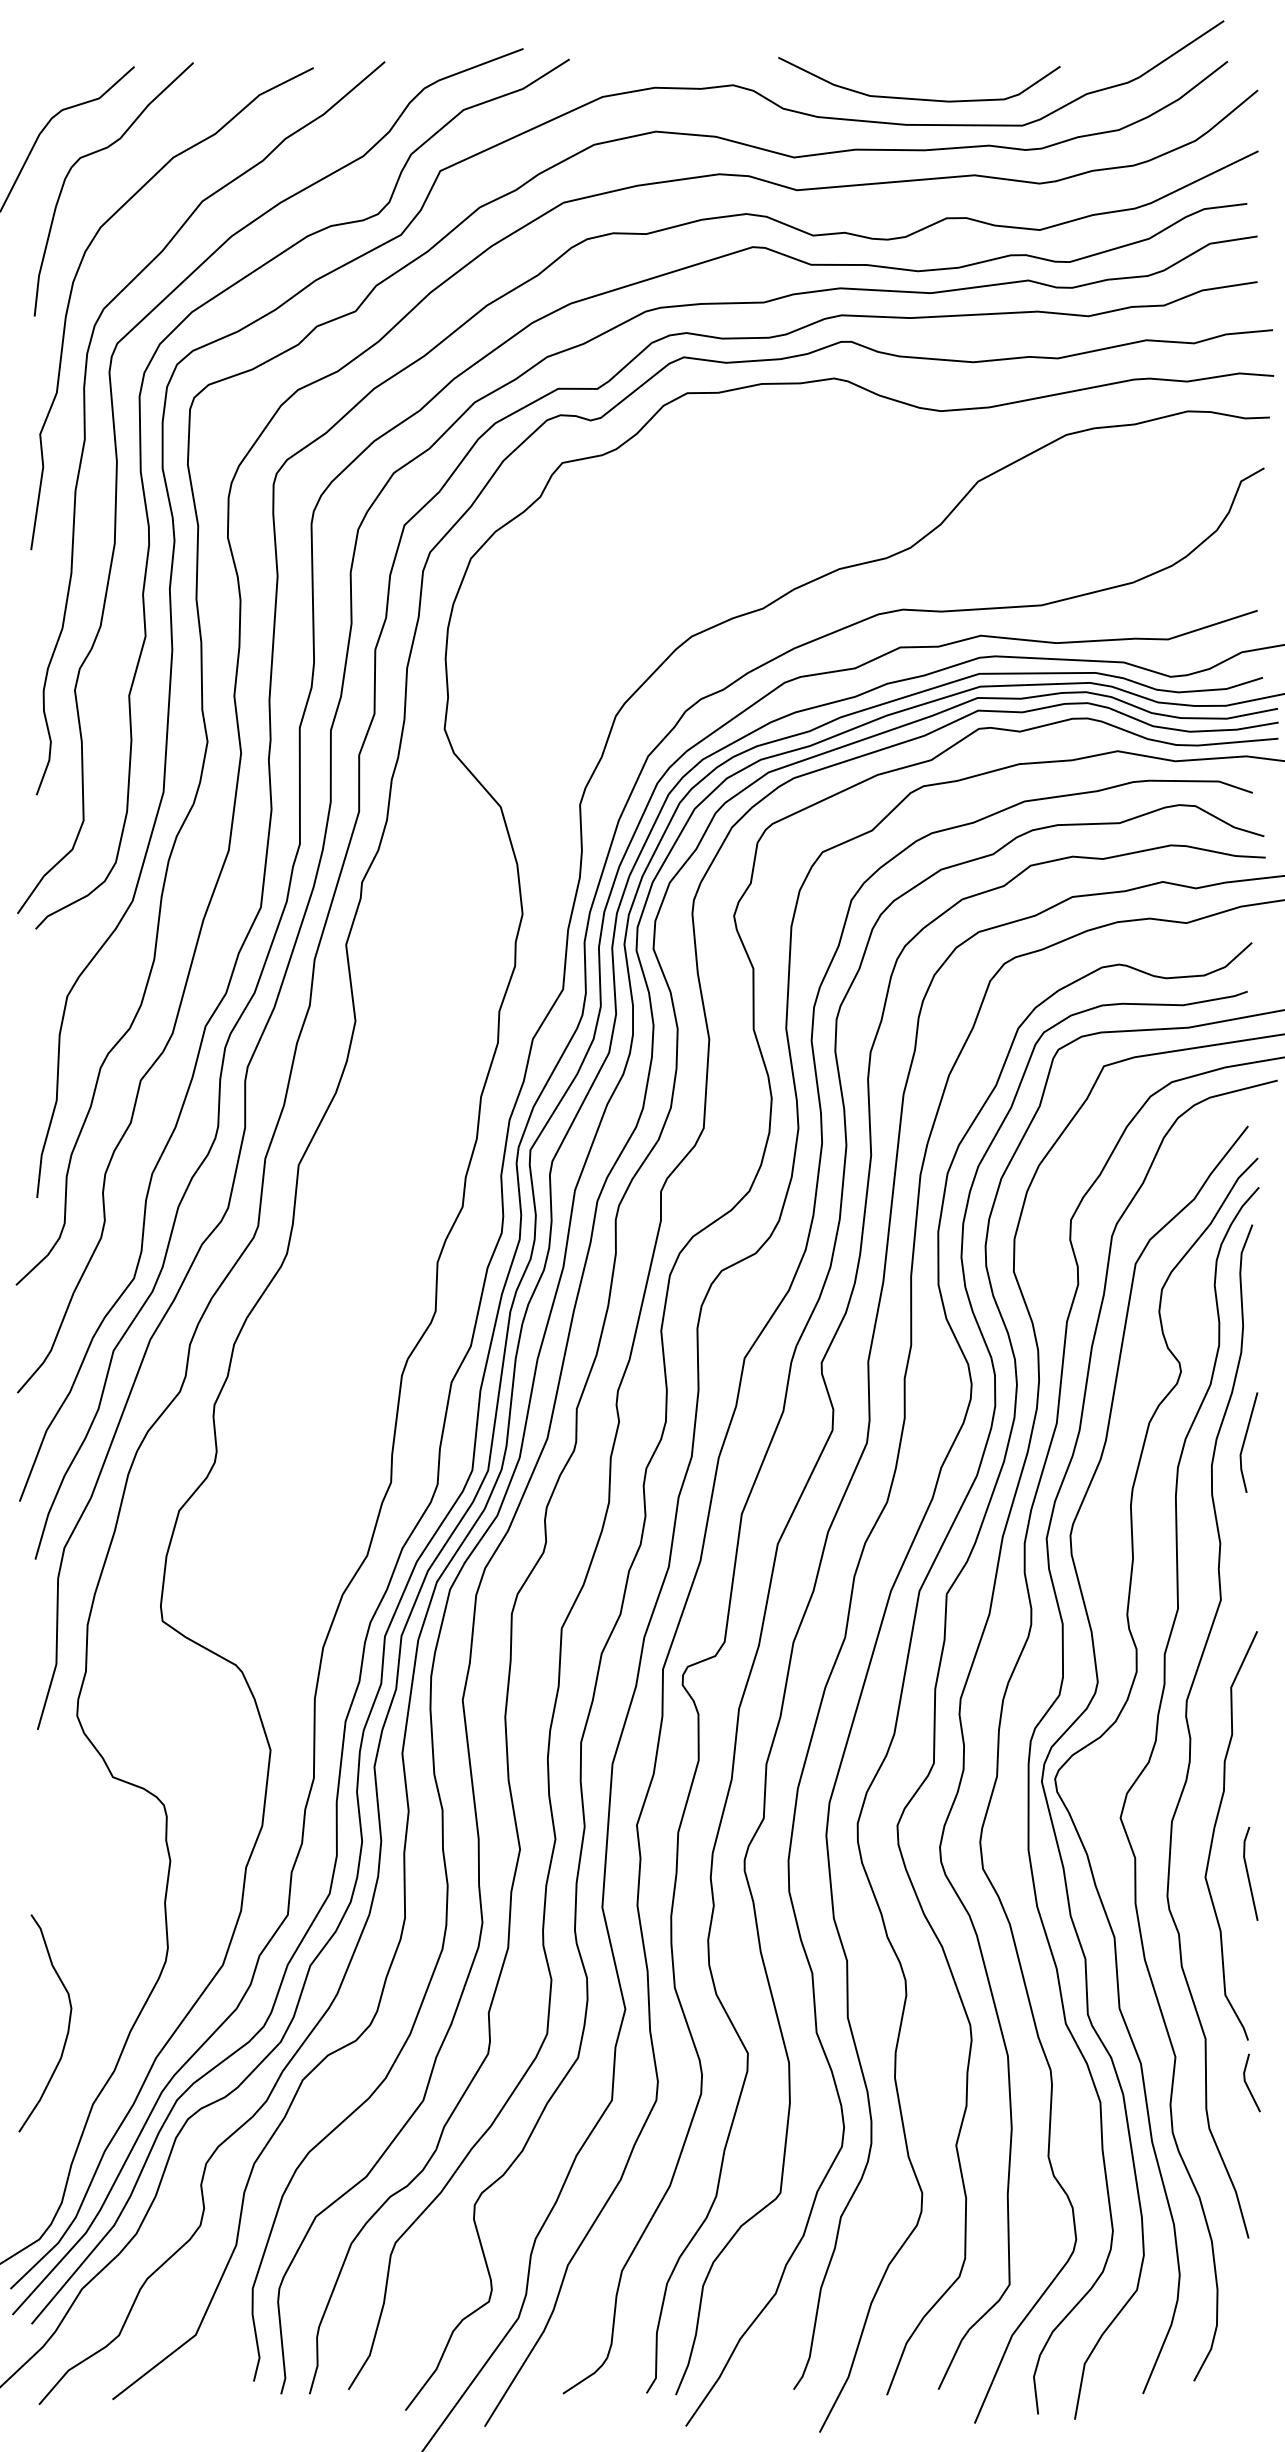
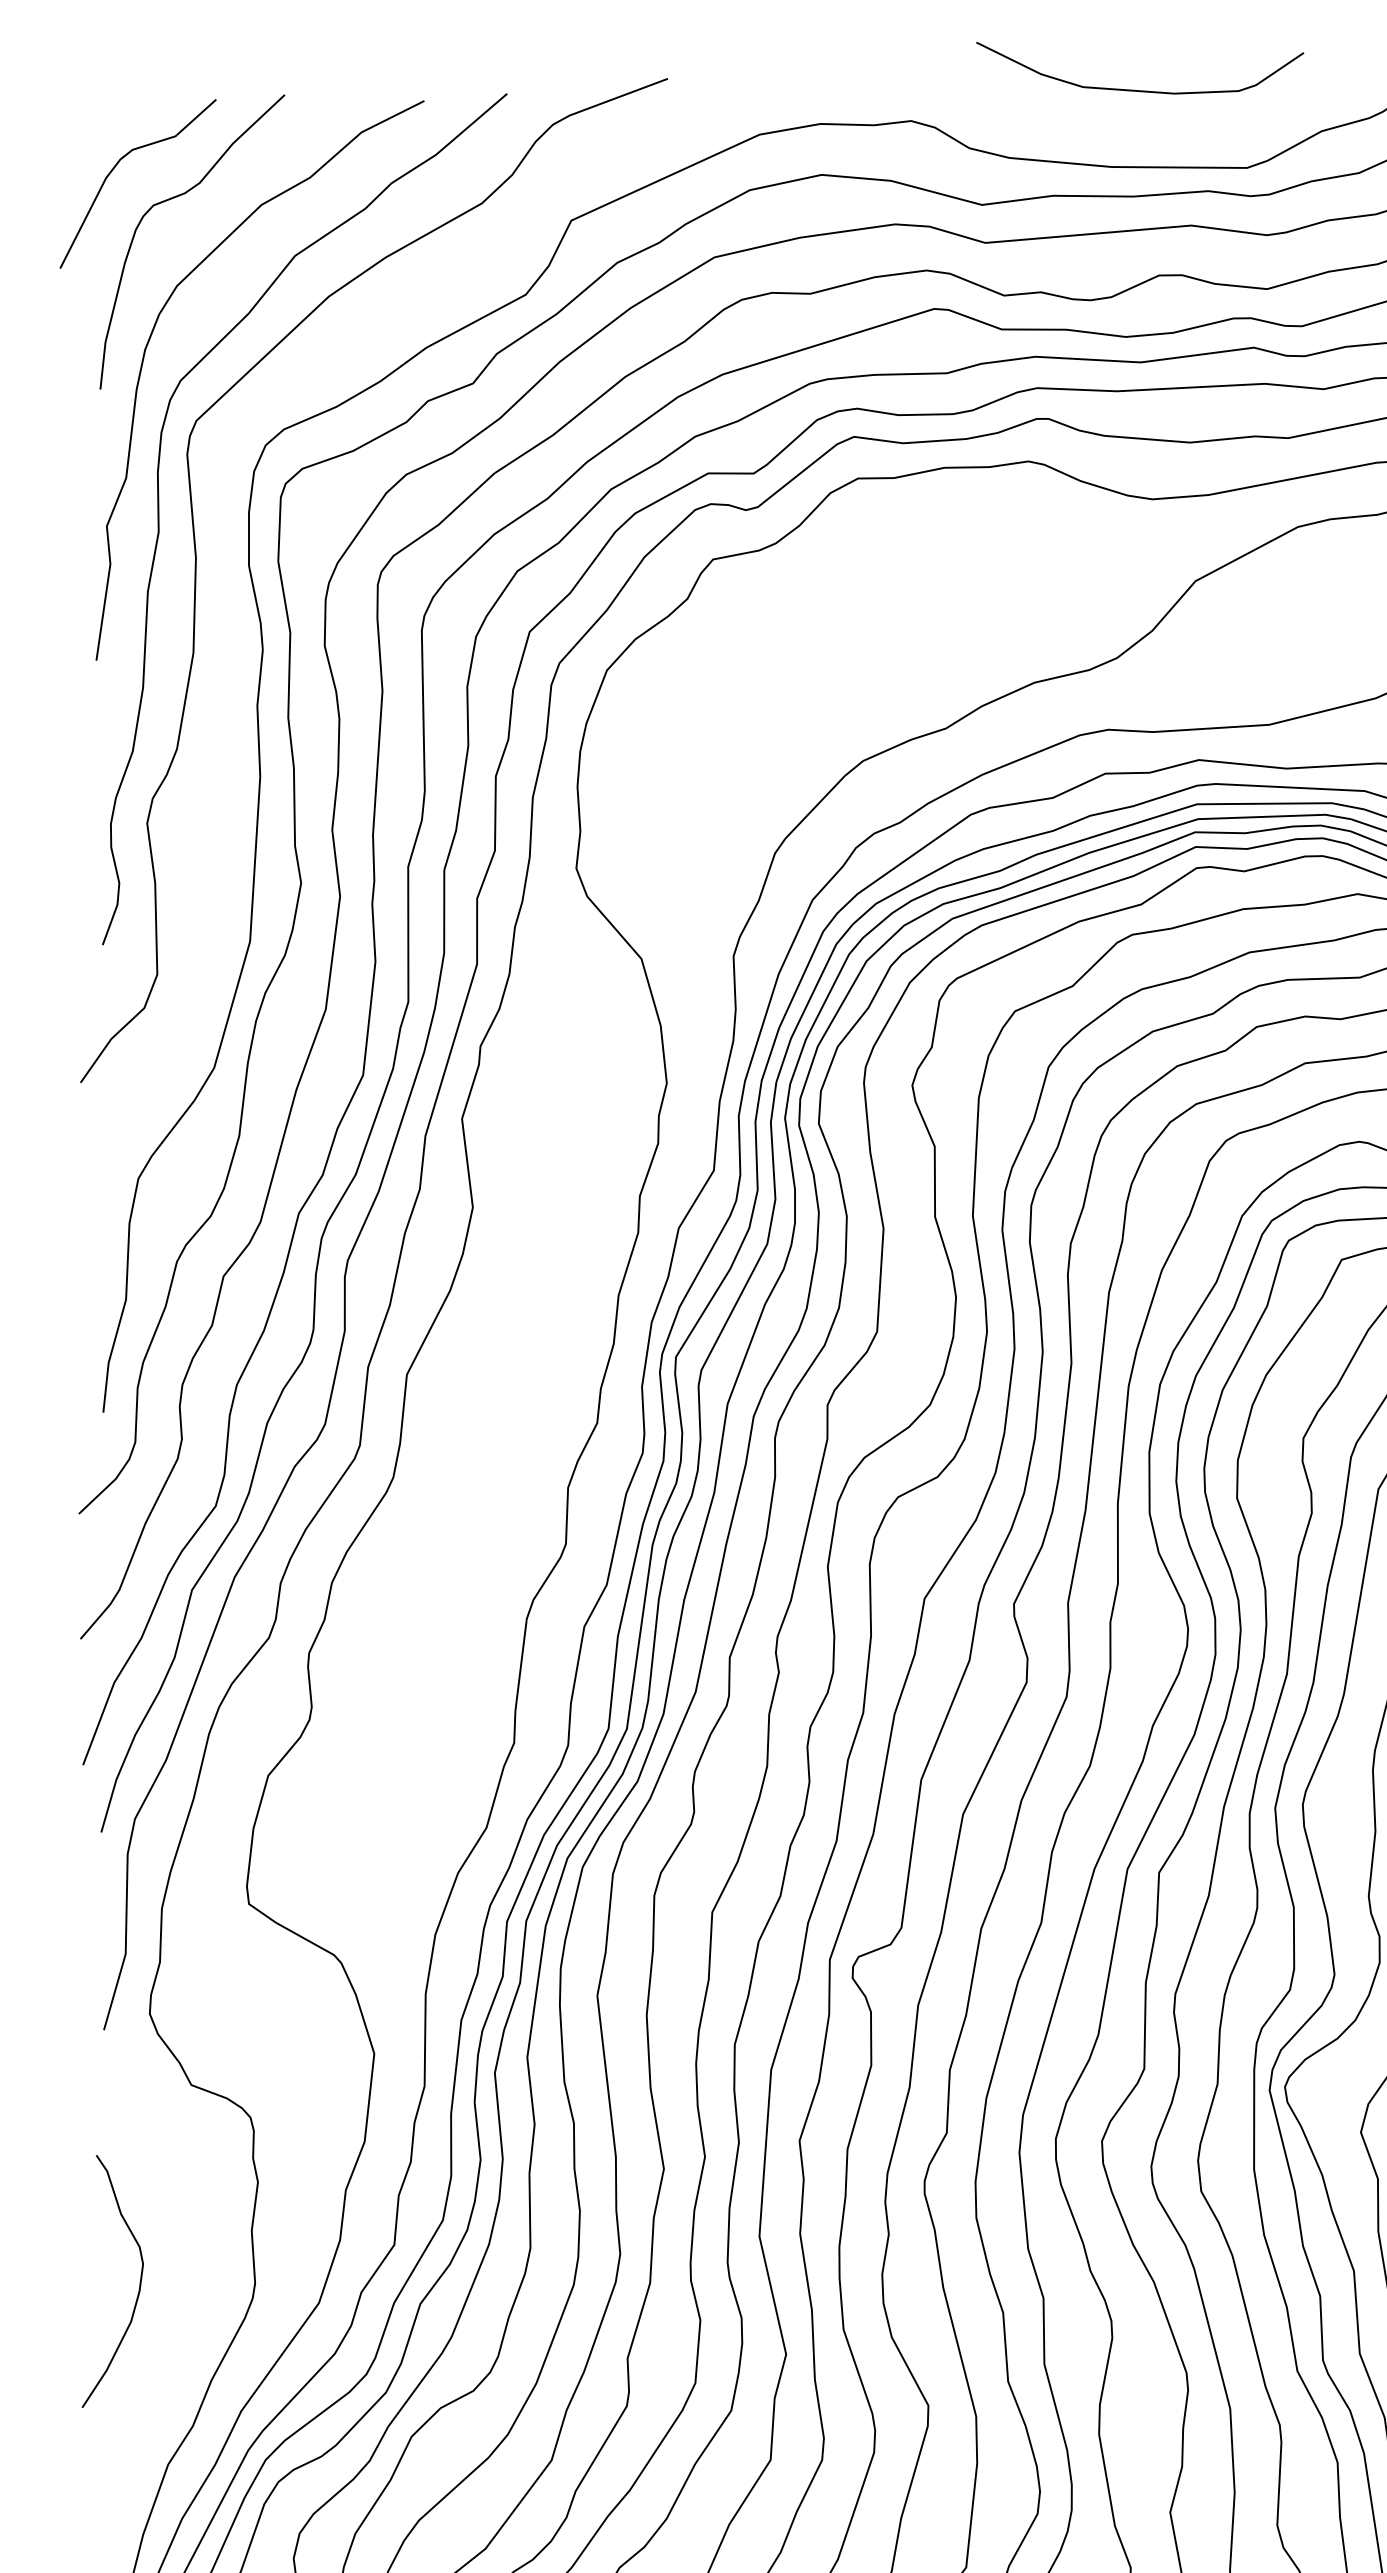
curve: (919, 98) -> (1140, 89), moved
curve: (148, 515) -> (232, 620), removed
curve: (67, 2028) -> (138, 2287), moved

